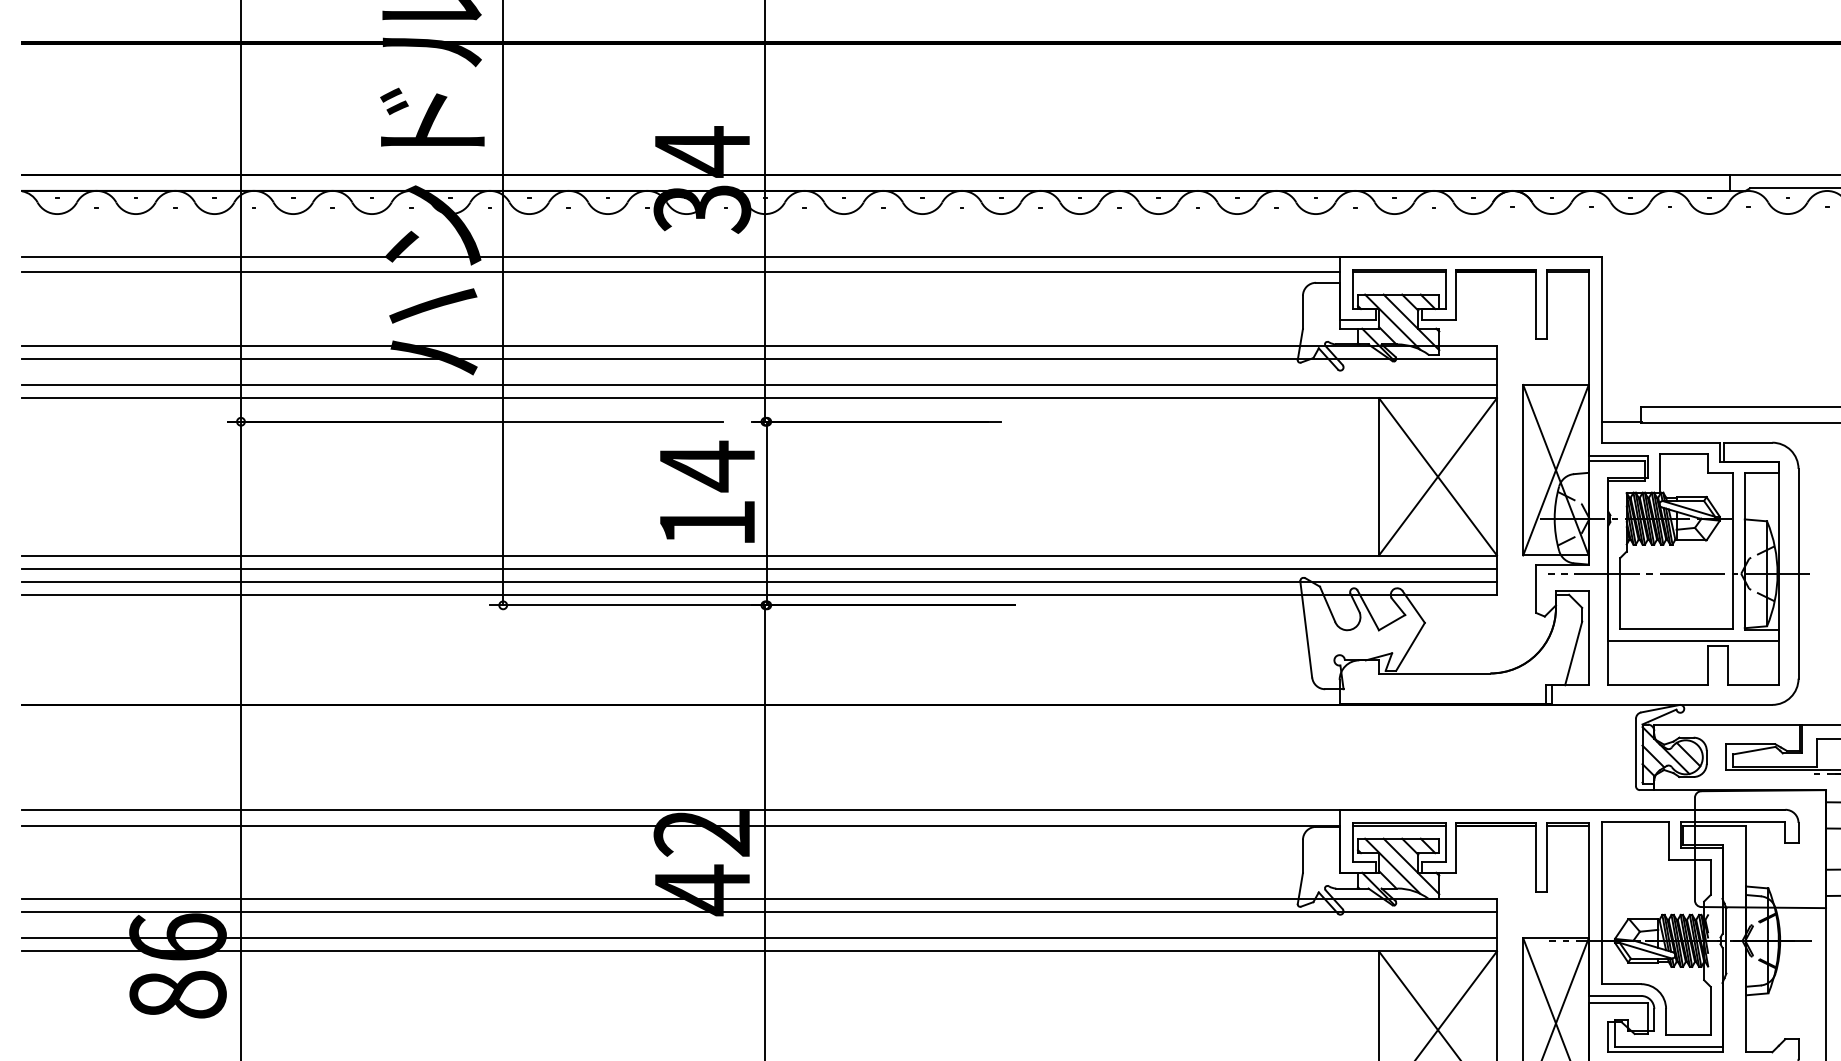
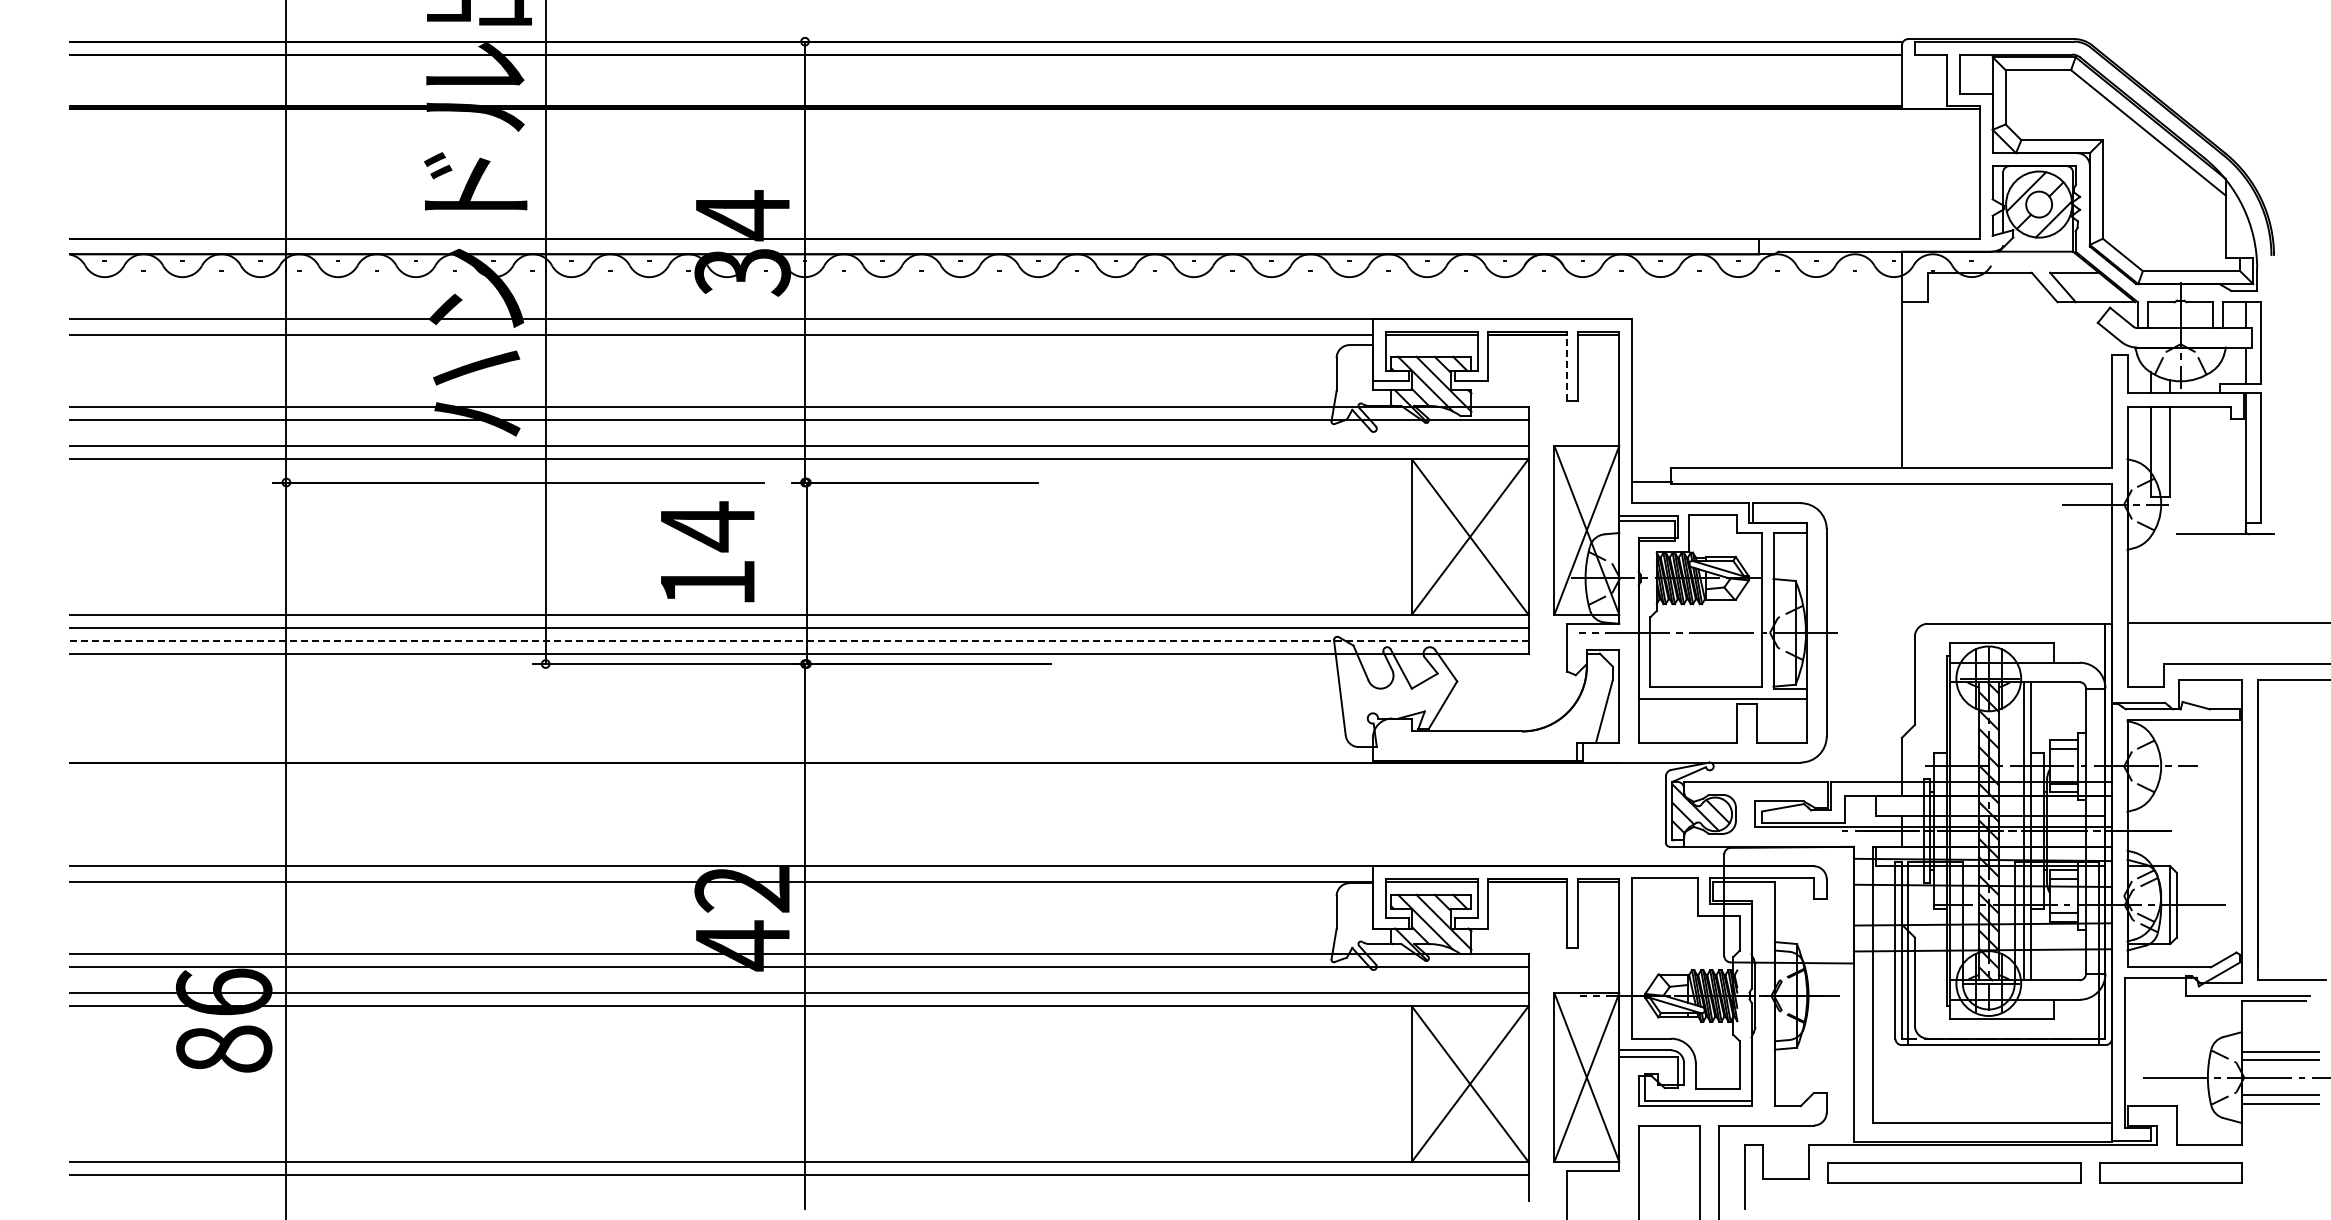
line: (1536, 303) -> (1567, 365), solid -> dashed
text: (707, 491) -> (707, 551), moved
line: (758, 581) -> (798, 640), solid -> dashed

